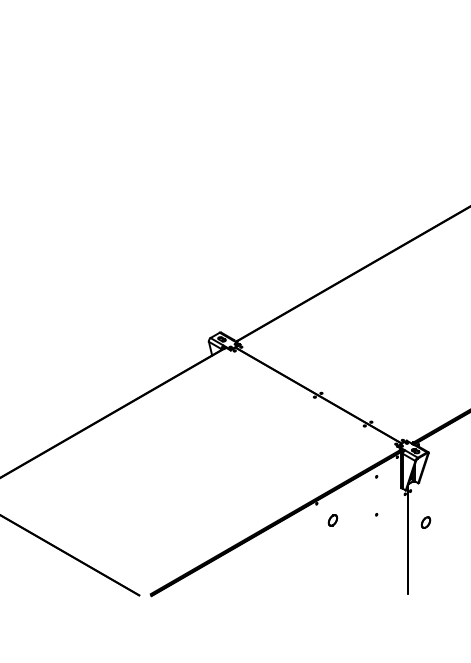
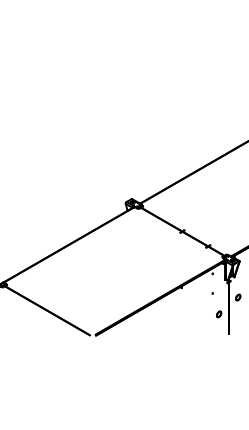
part: (333, 520) -> (219, 314), moved

